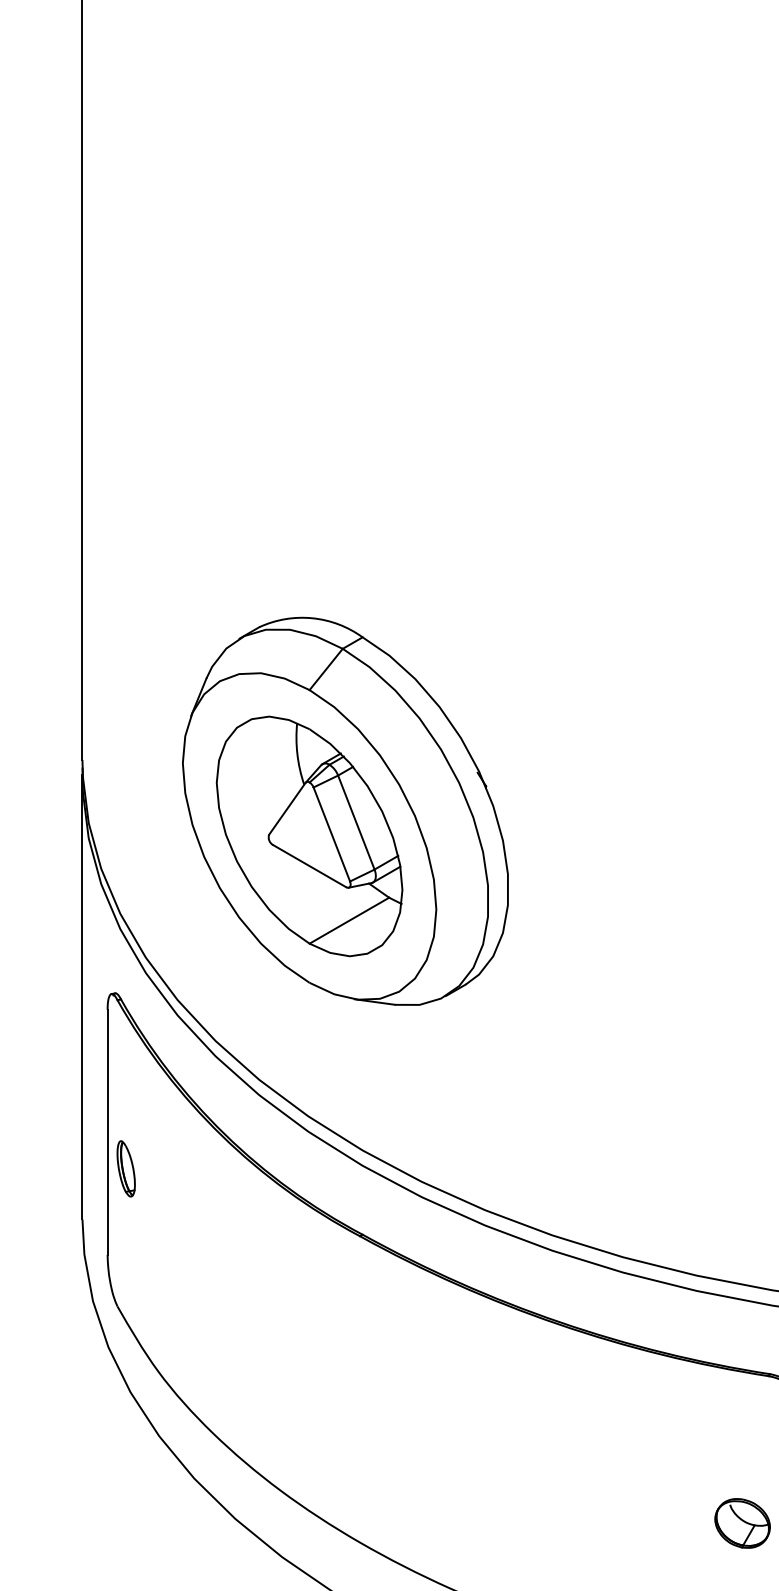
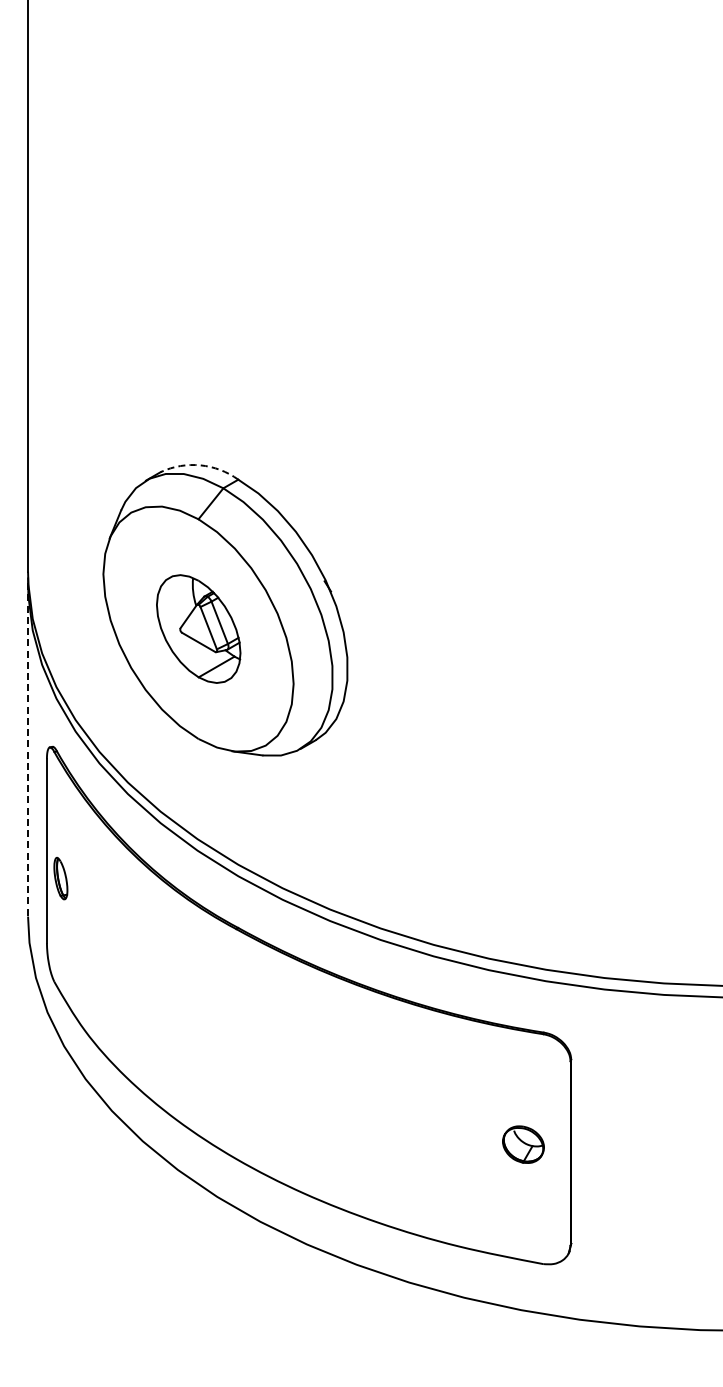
arc: (312, 618) -> (200, 465), solid -> dashed
part: (309, 835) -> (198, 628), size x0.6
line: (83, 996) -> (28, 749), solid -> dashed

